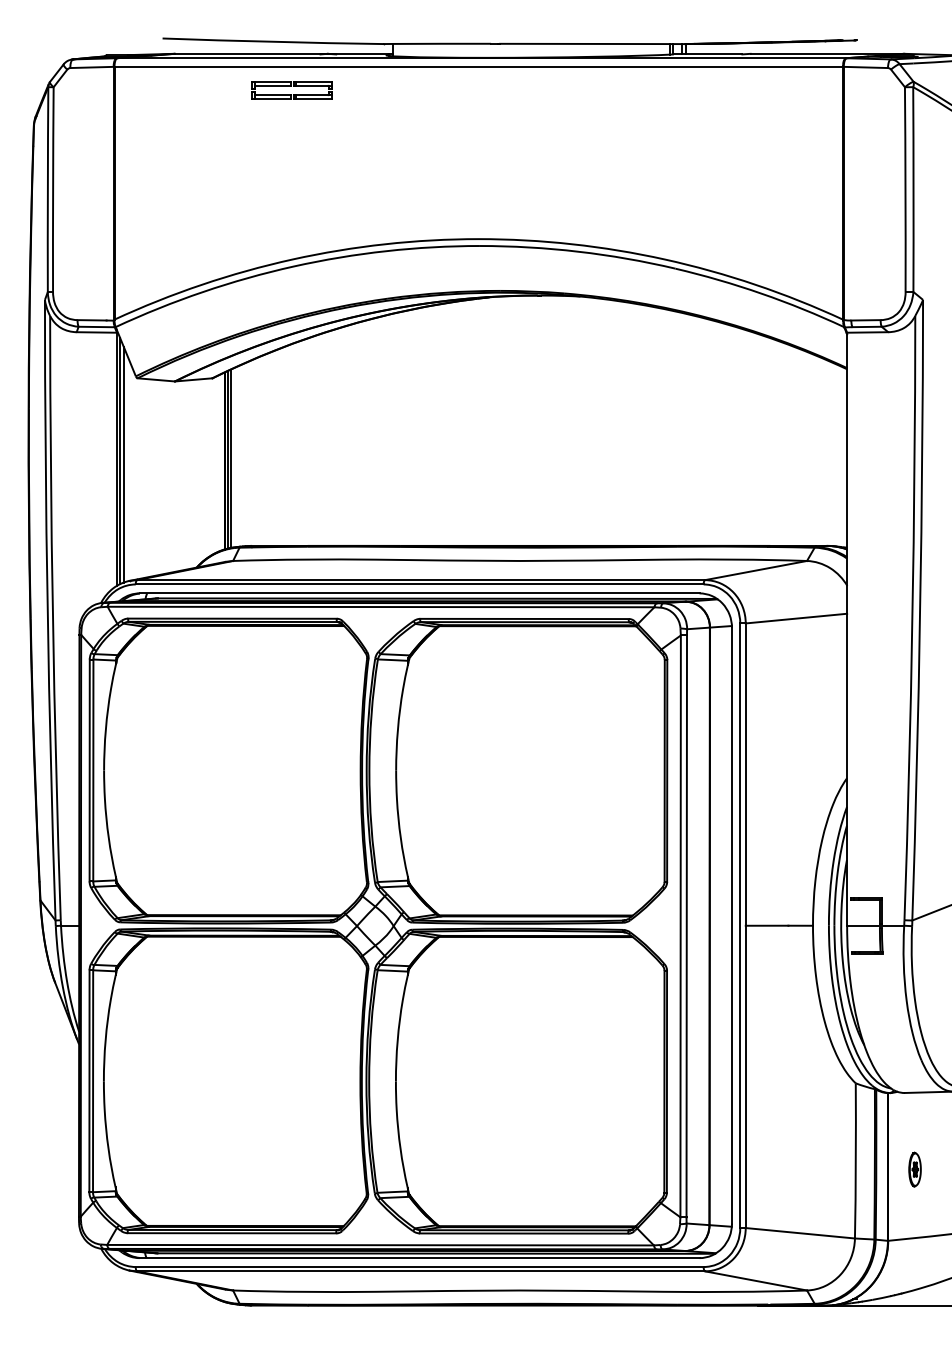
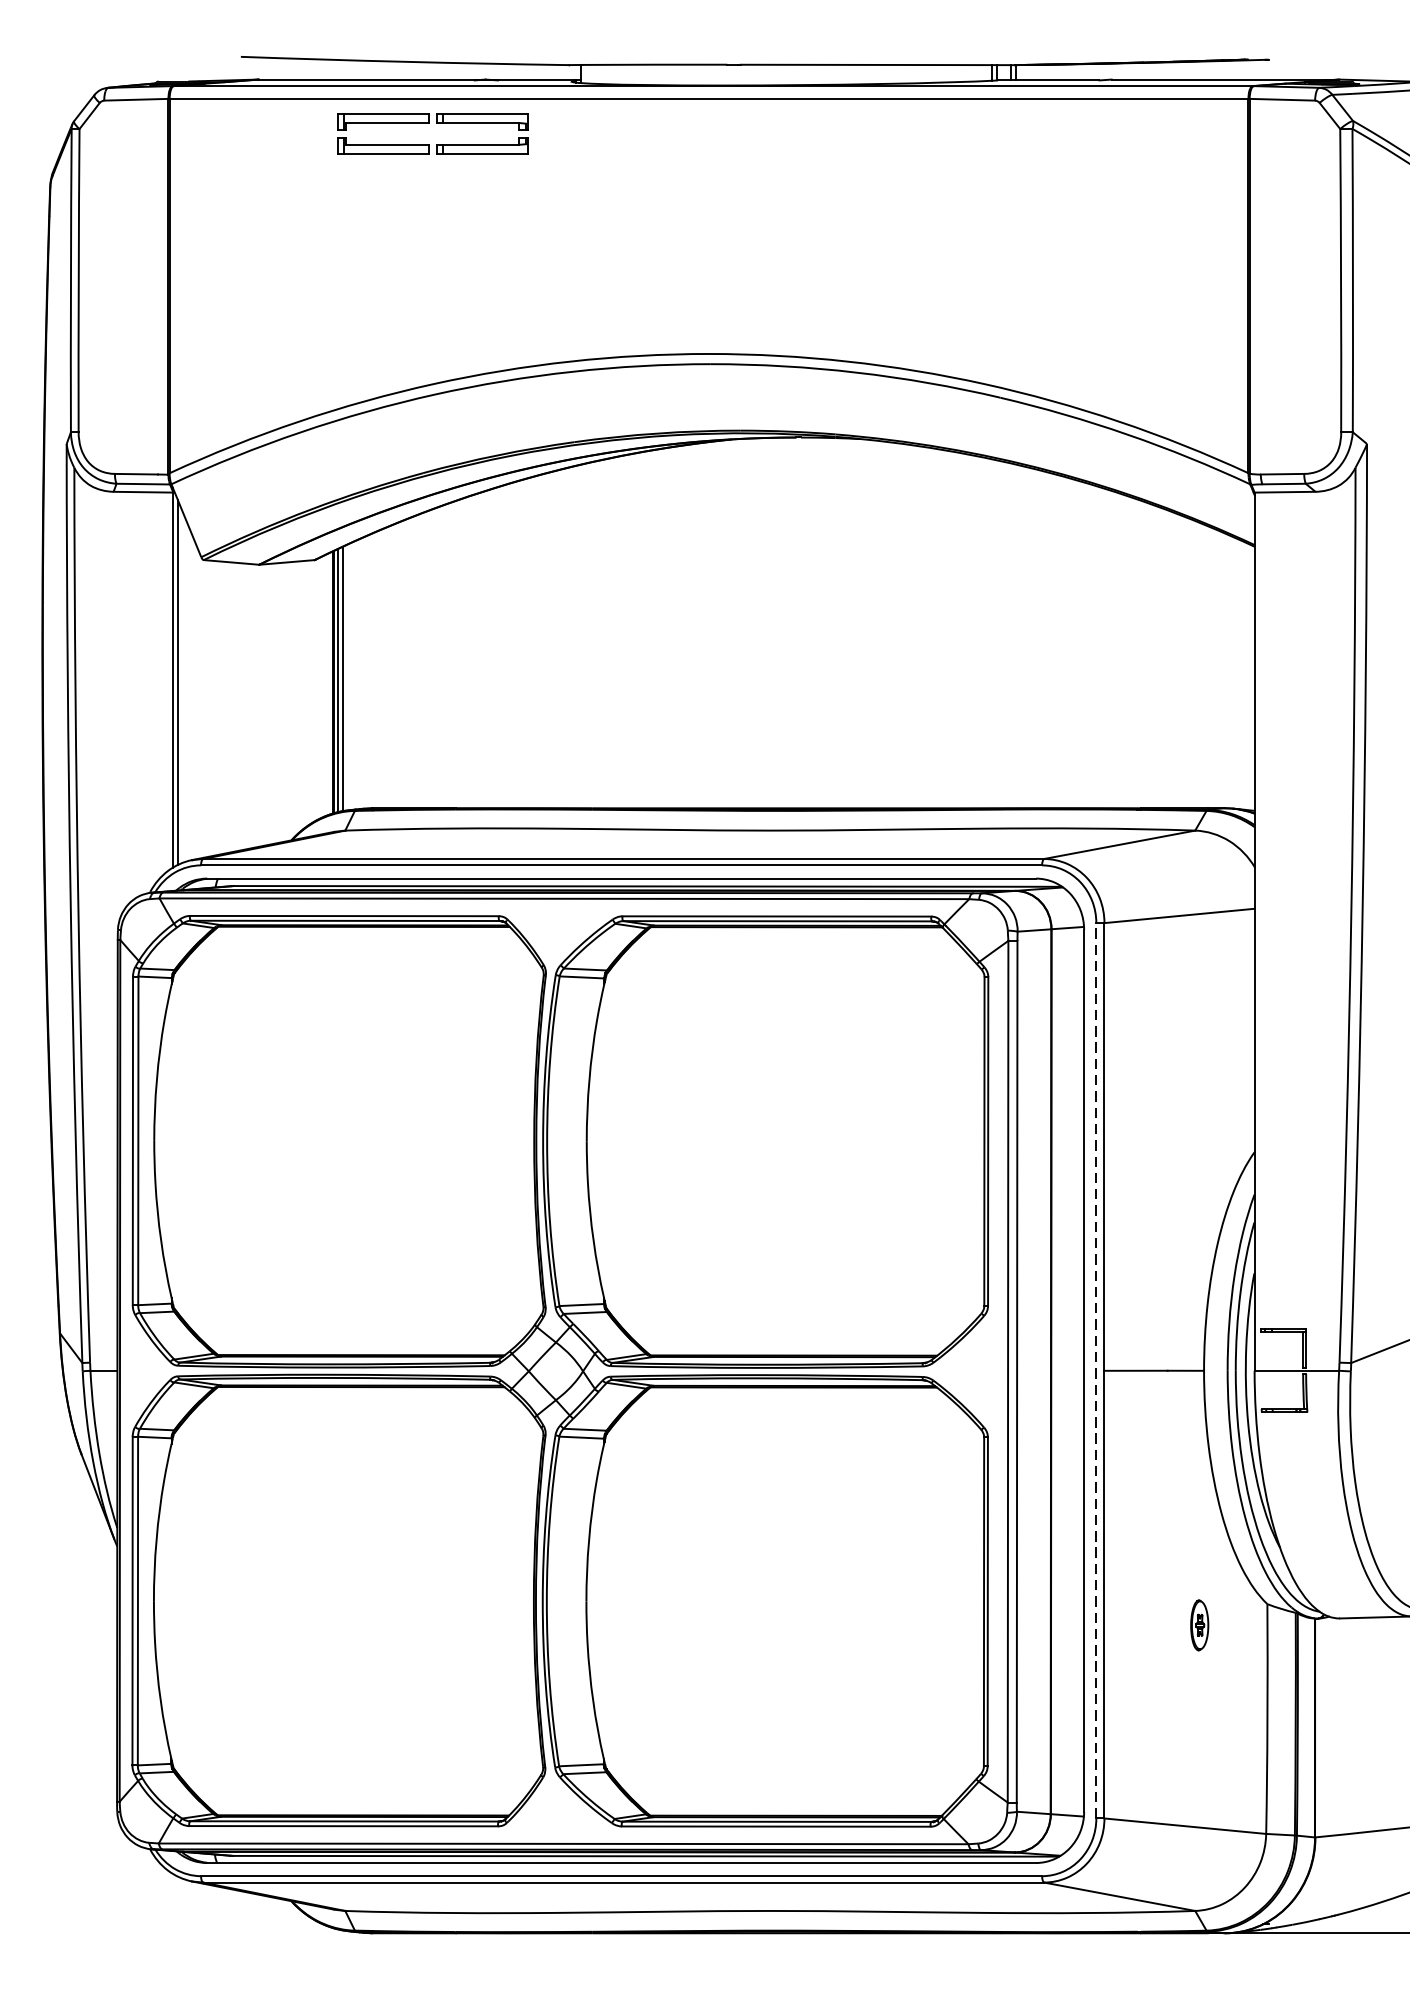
part: (291, 90) -> (431, 133), size x1.6
line: (123, 464) -> (182, 687), removed
line: (740, 925) -> (1096, 1370), solid -> dashed
part: (914, 1169) -> (1198, 1625), moved

